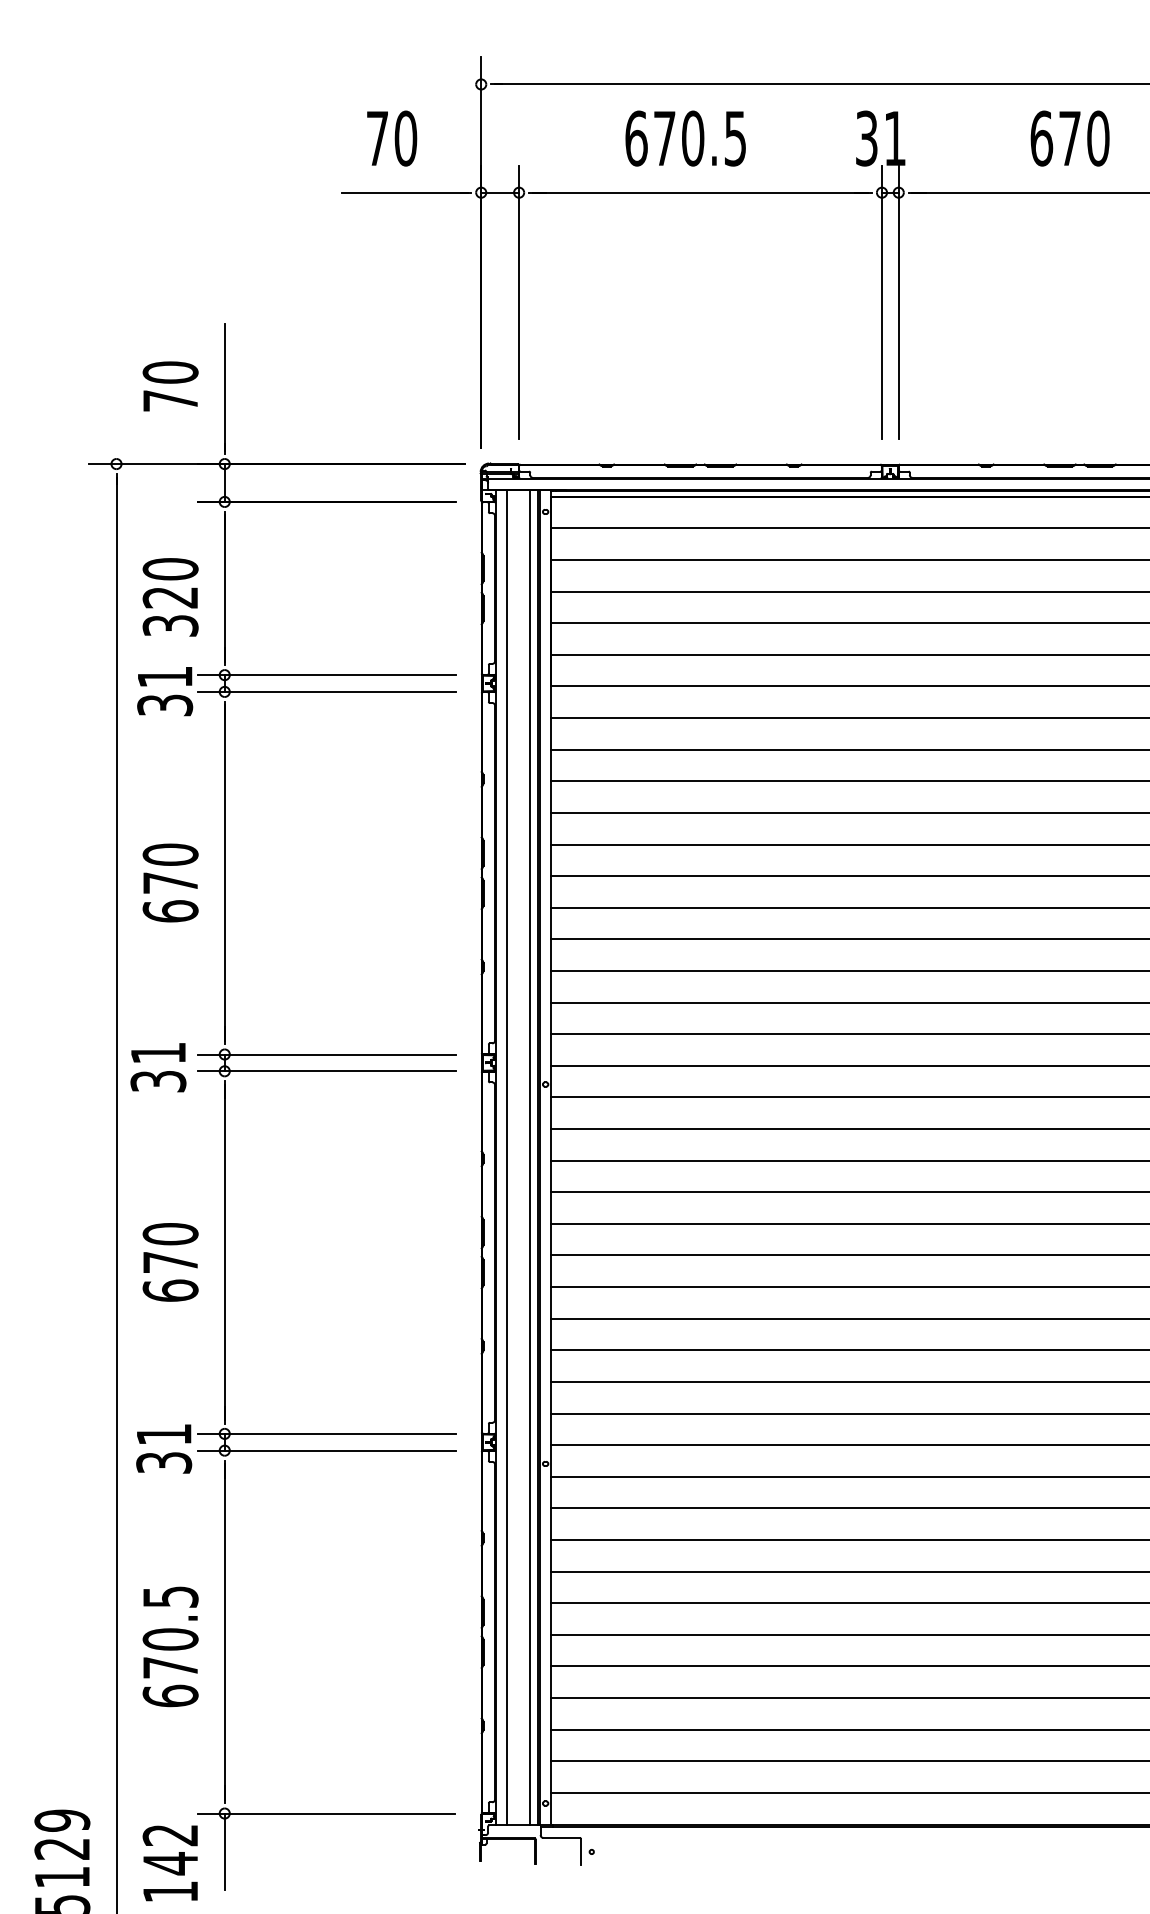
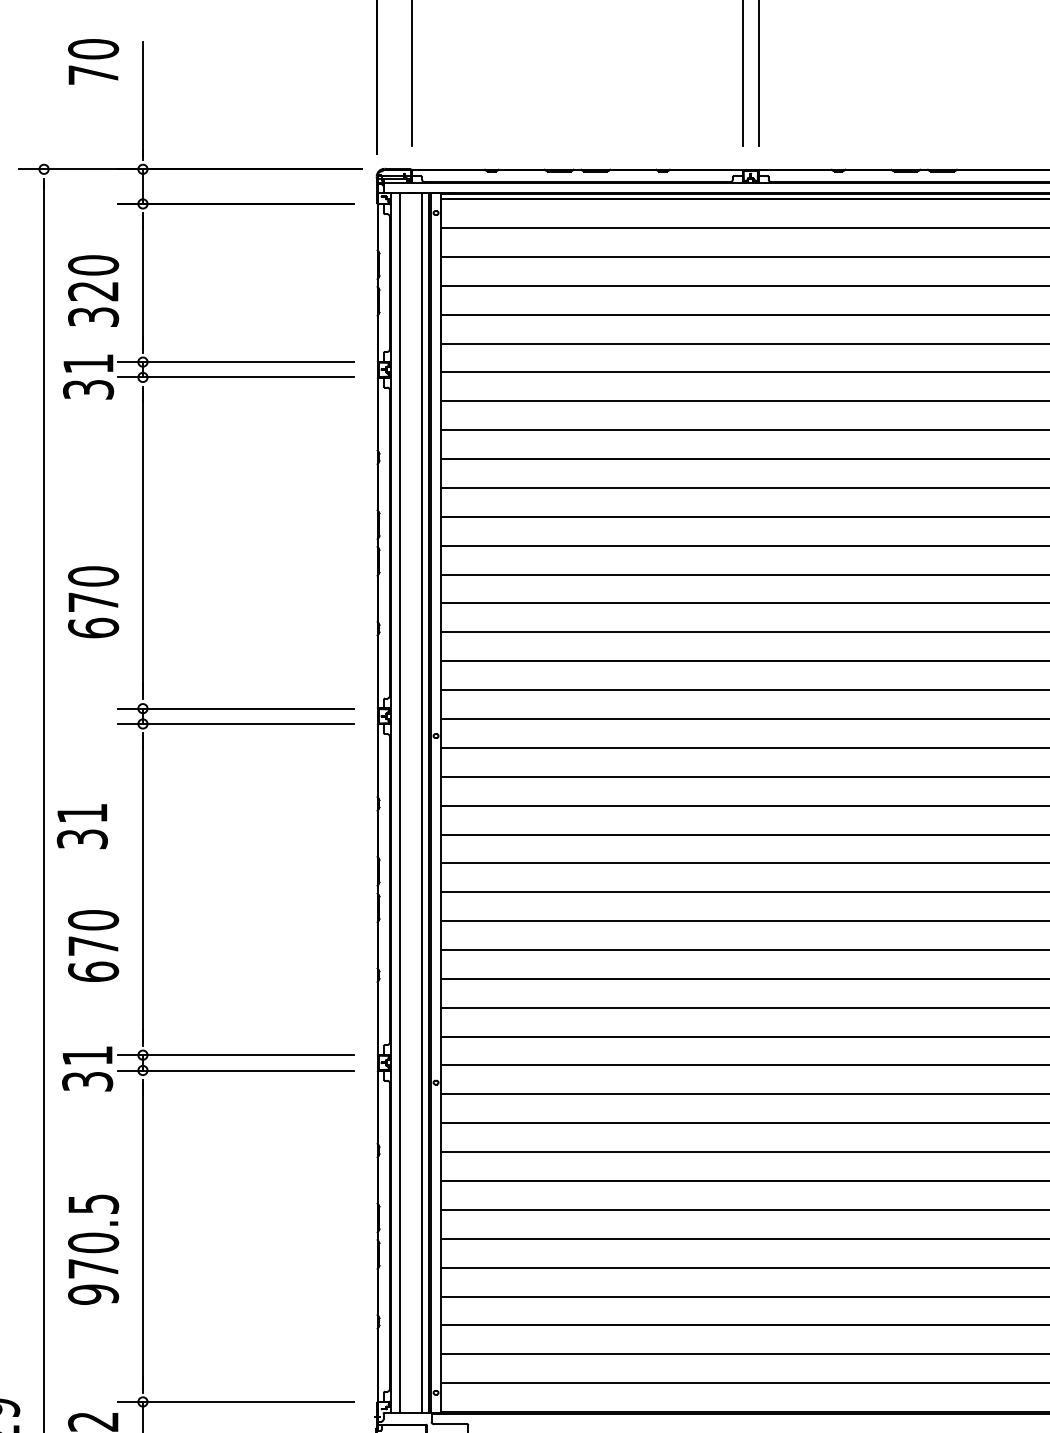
text: (170, 386) -> (93, 61), moved
text: (170, 882) -> (93, 601), moved
text: (158, 1067) -> (82, 826), moved
text: (170, 1262) -> (93, 946), moved
text: (170, 1695) -> (93, 1294), 670.5 -> 970.5

